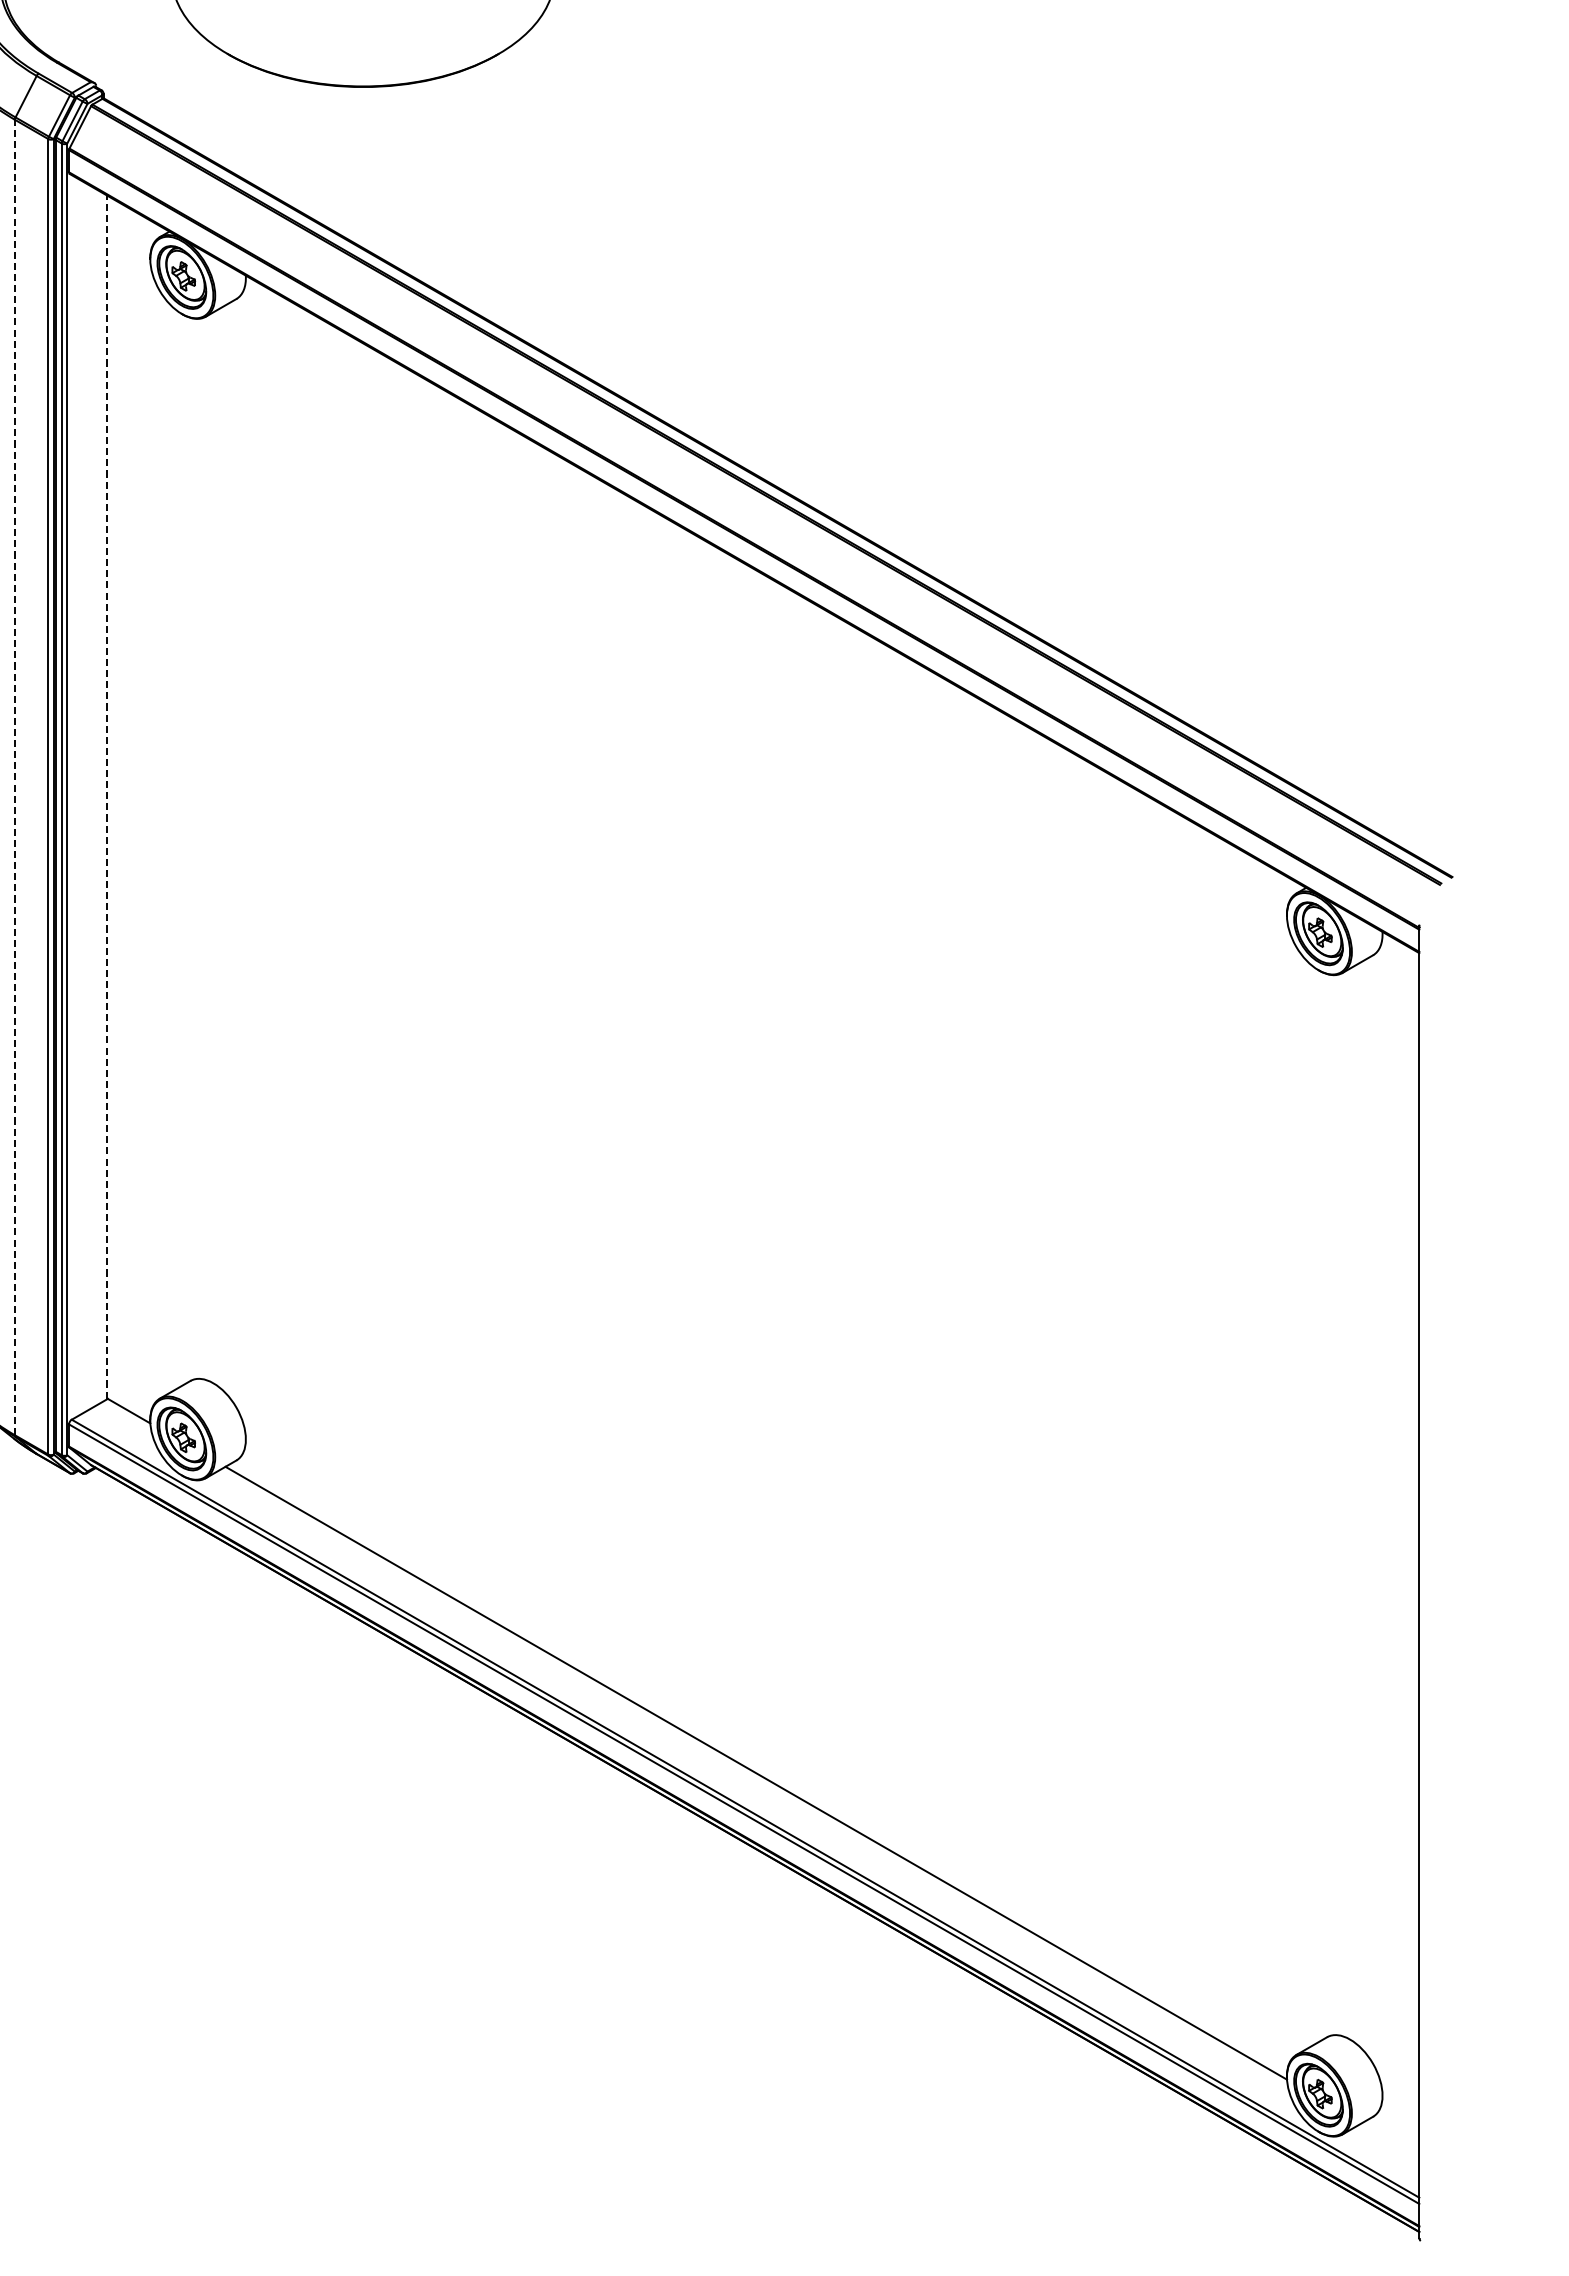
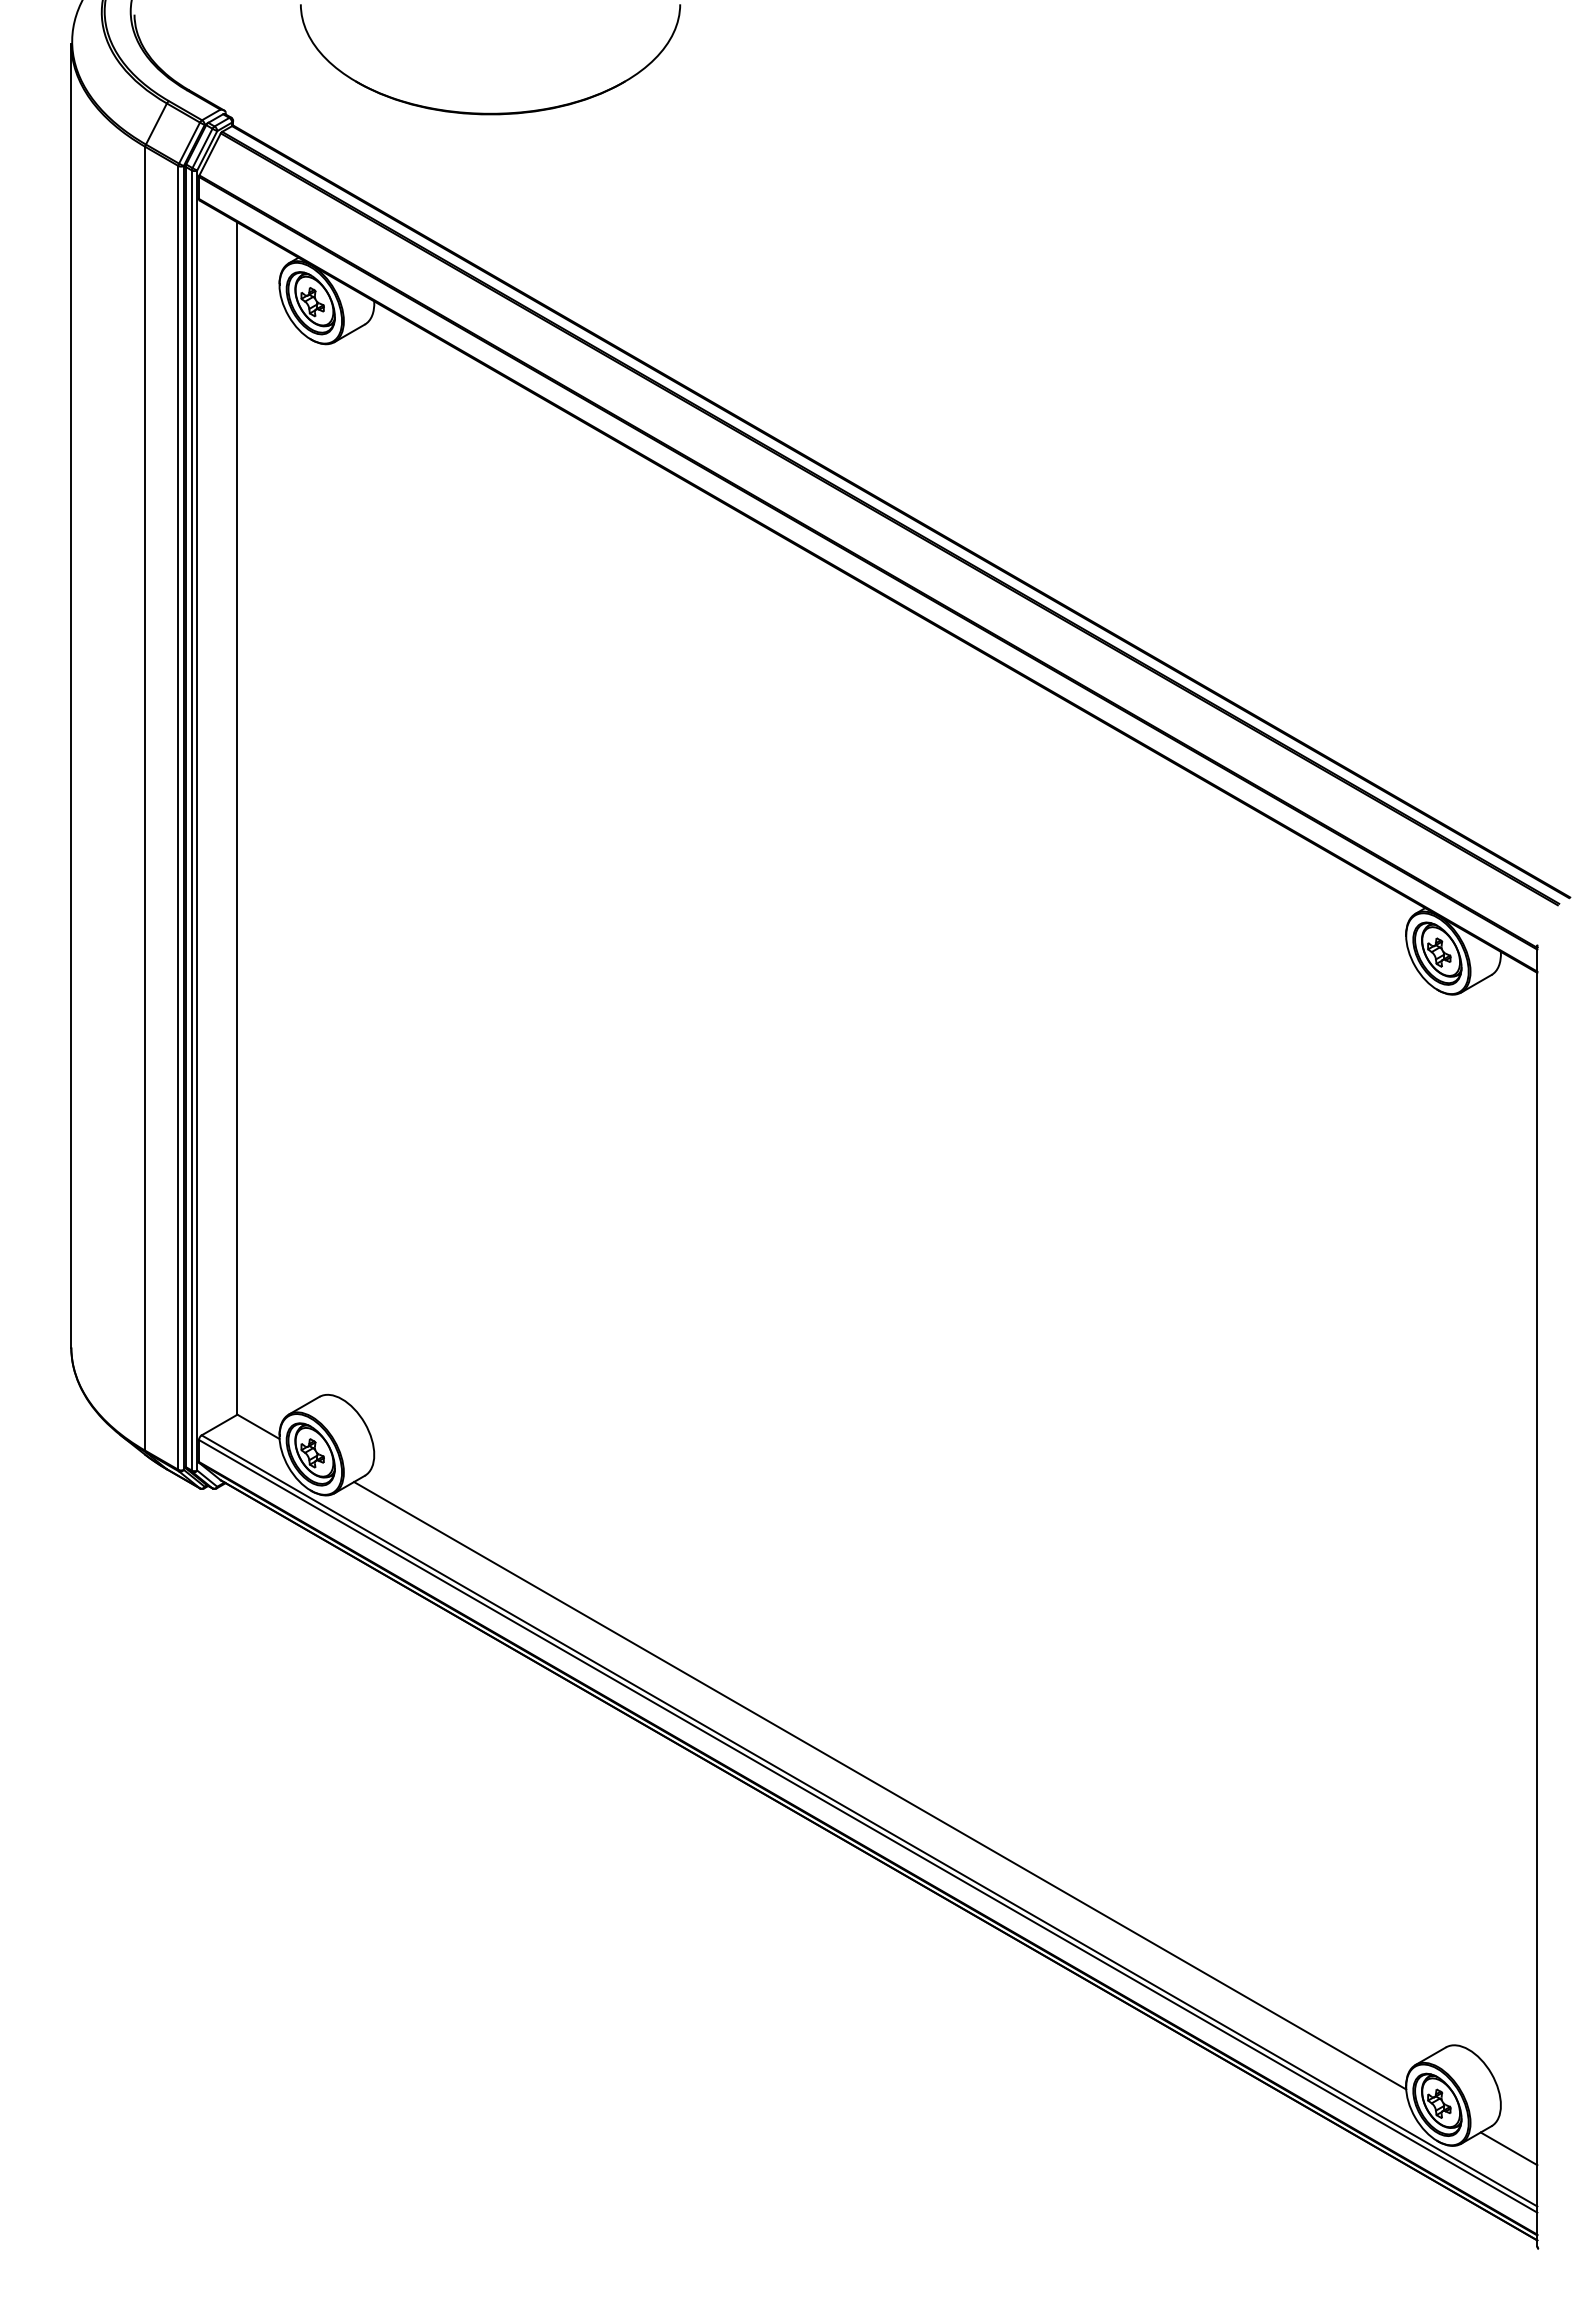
line: (15, 777) -> (145, 798), dashed -> solid
line: (107, 796) -> (237, 817), dashed -> solid
line: (1390, 2139) -> (1508, 2148), added

